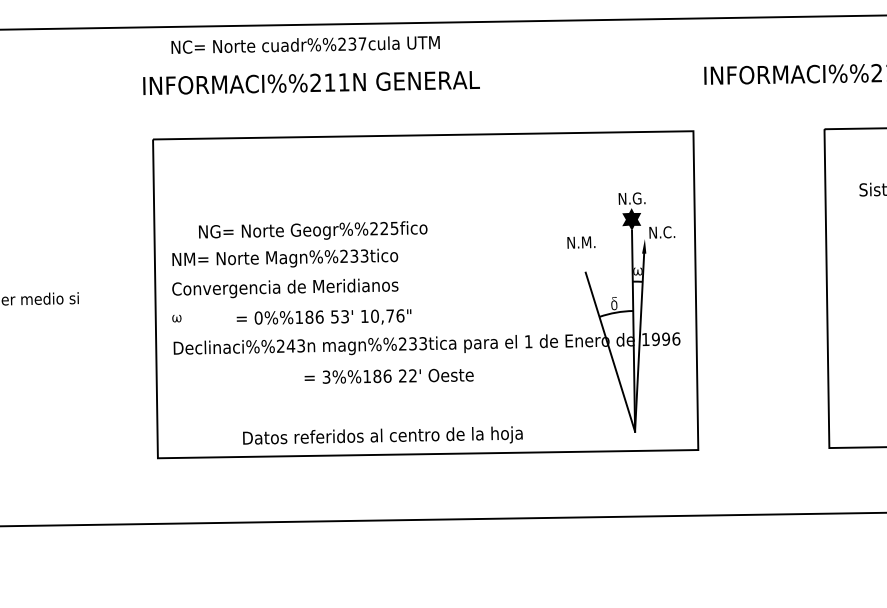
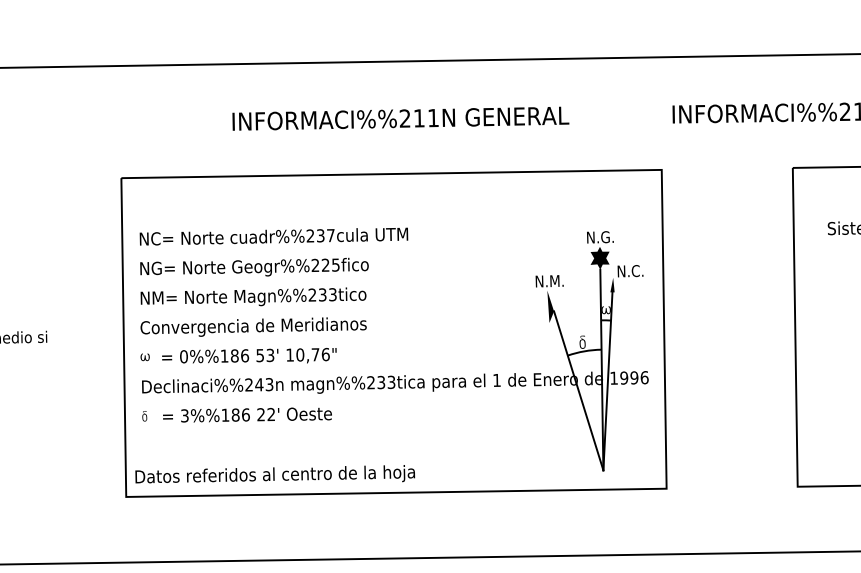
text: (305, 44) -> (273, 236), moved
text: (311, 82) -> (400, 118), moved
text: (312, 230) -> (253, 267), moved
fill: (582, 267) -> (550, 306), added
text: (323, 316) -> (248, 355), moved
text: (388, 376) -> (246, 415), moved
part: (176, 377) -> (144, 416), added
text: (382, 435) -> (274, 474), moved

